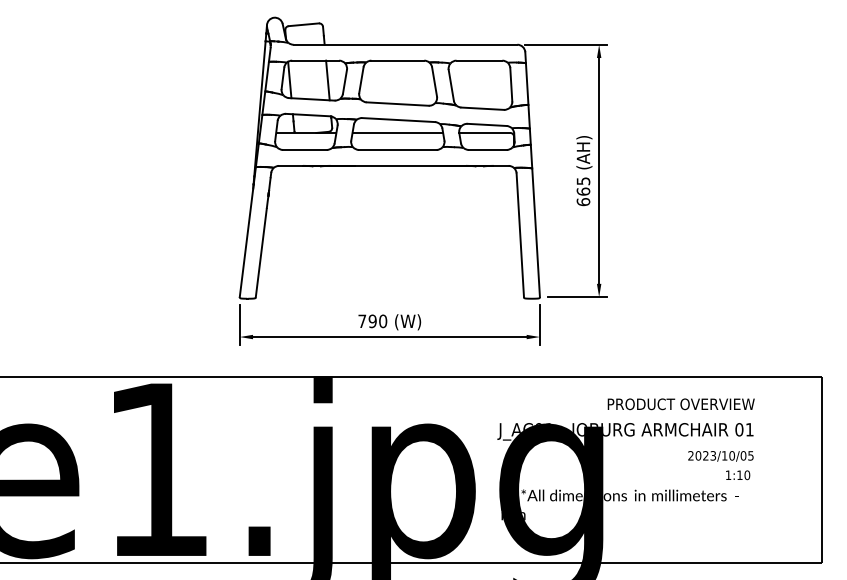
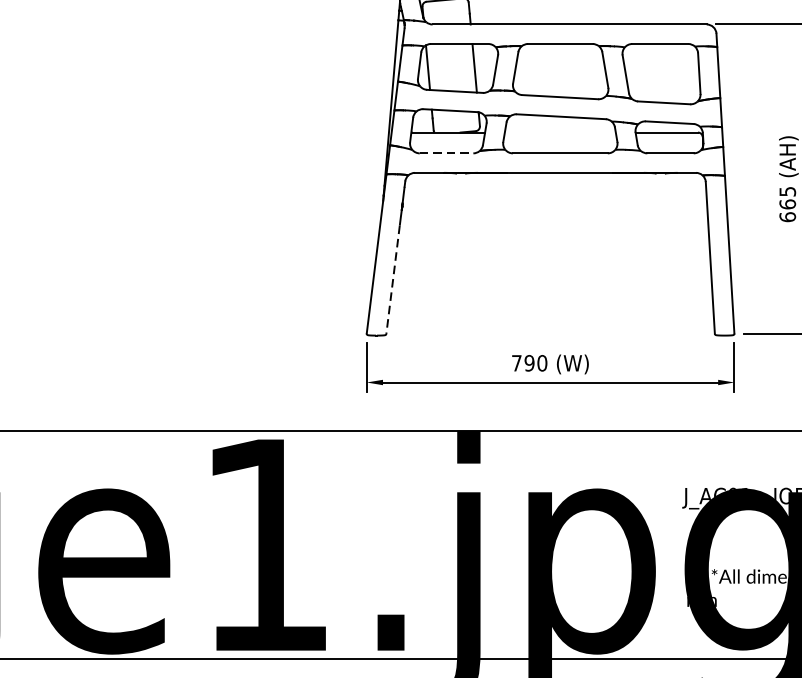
line: (397, 132) -> (559, 131), removed
line: (304, 149) -> (446, 152), solid -> dashed
line: (261, 253) -> (393, 280), solid -> dashed

